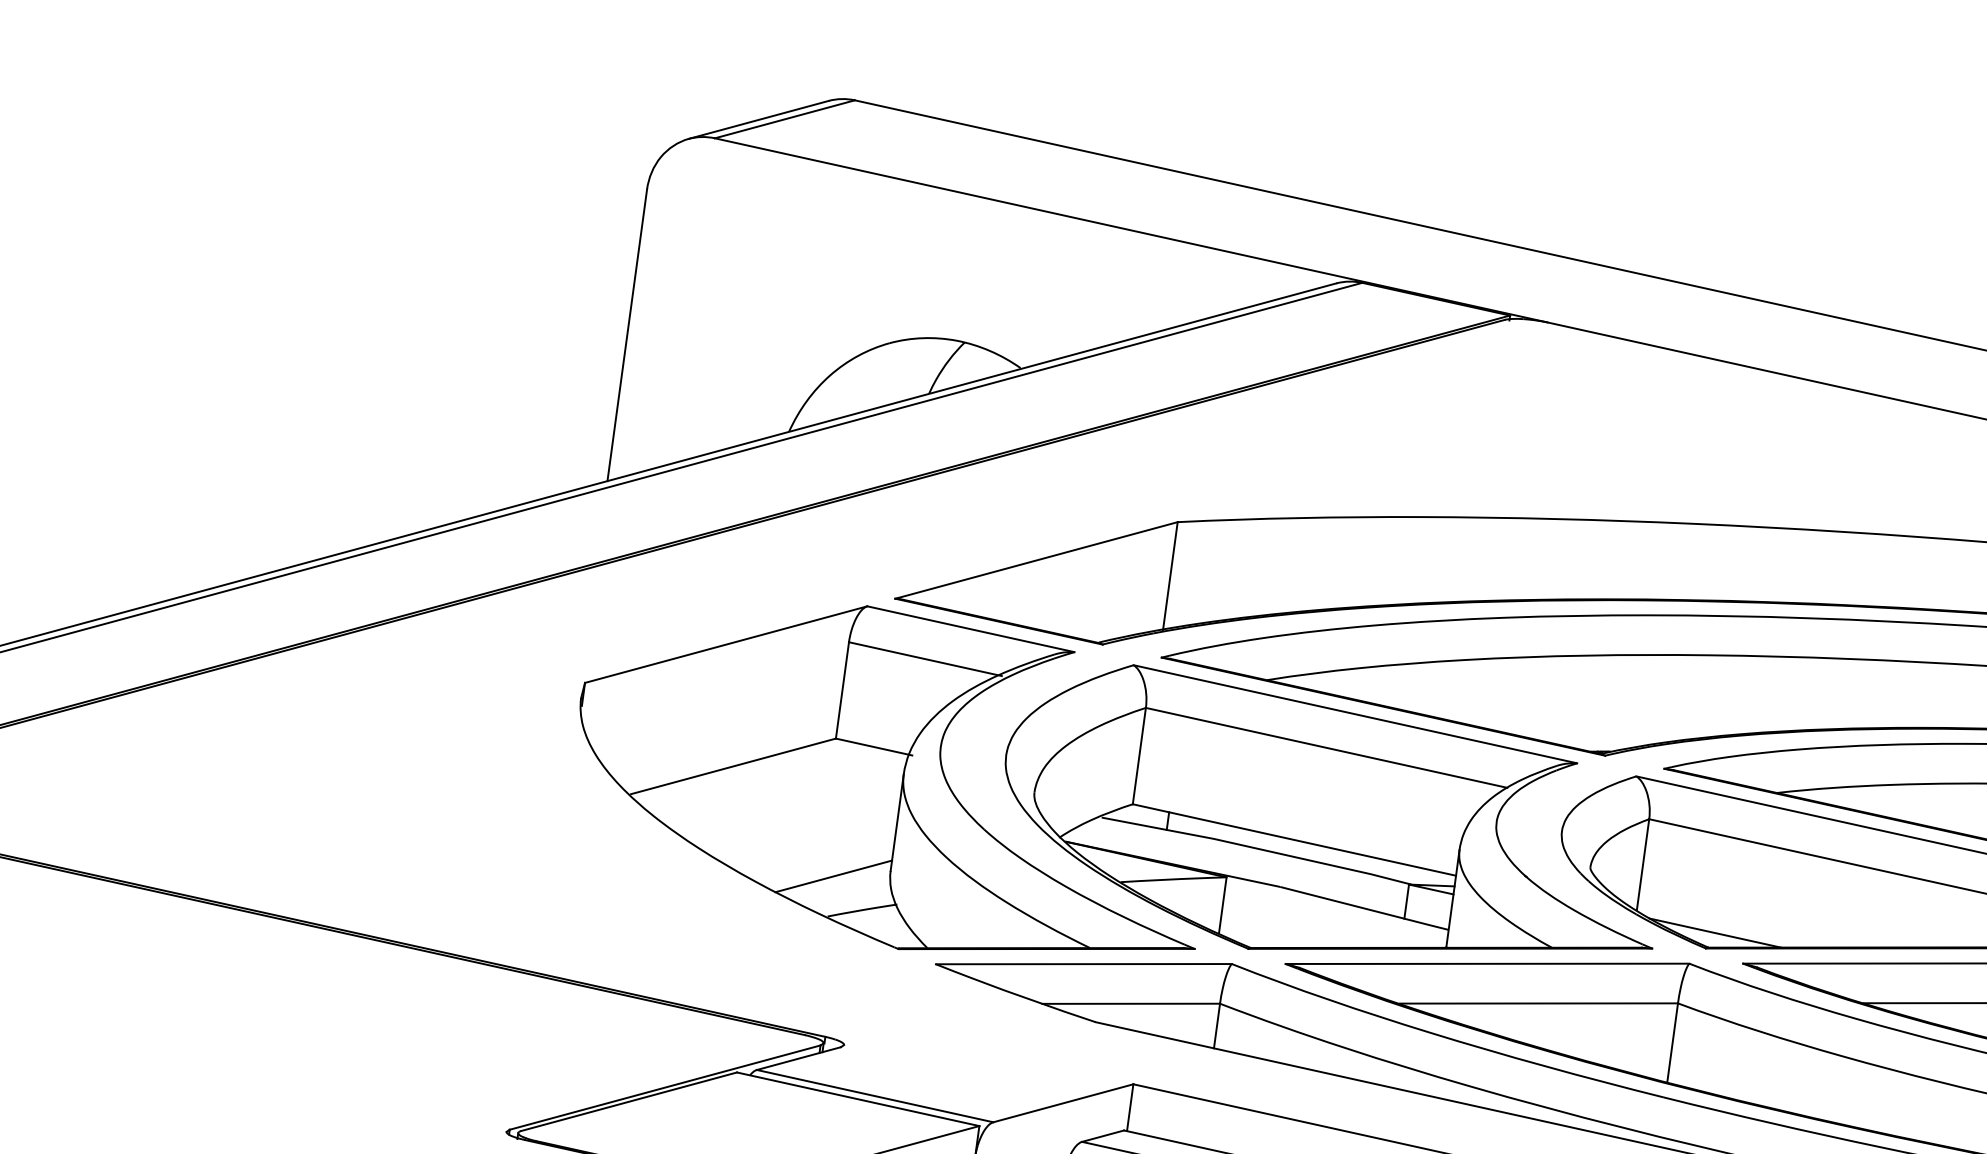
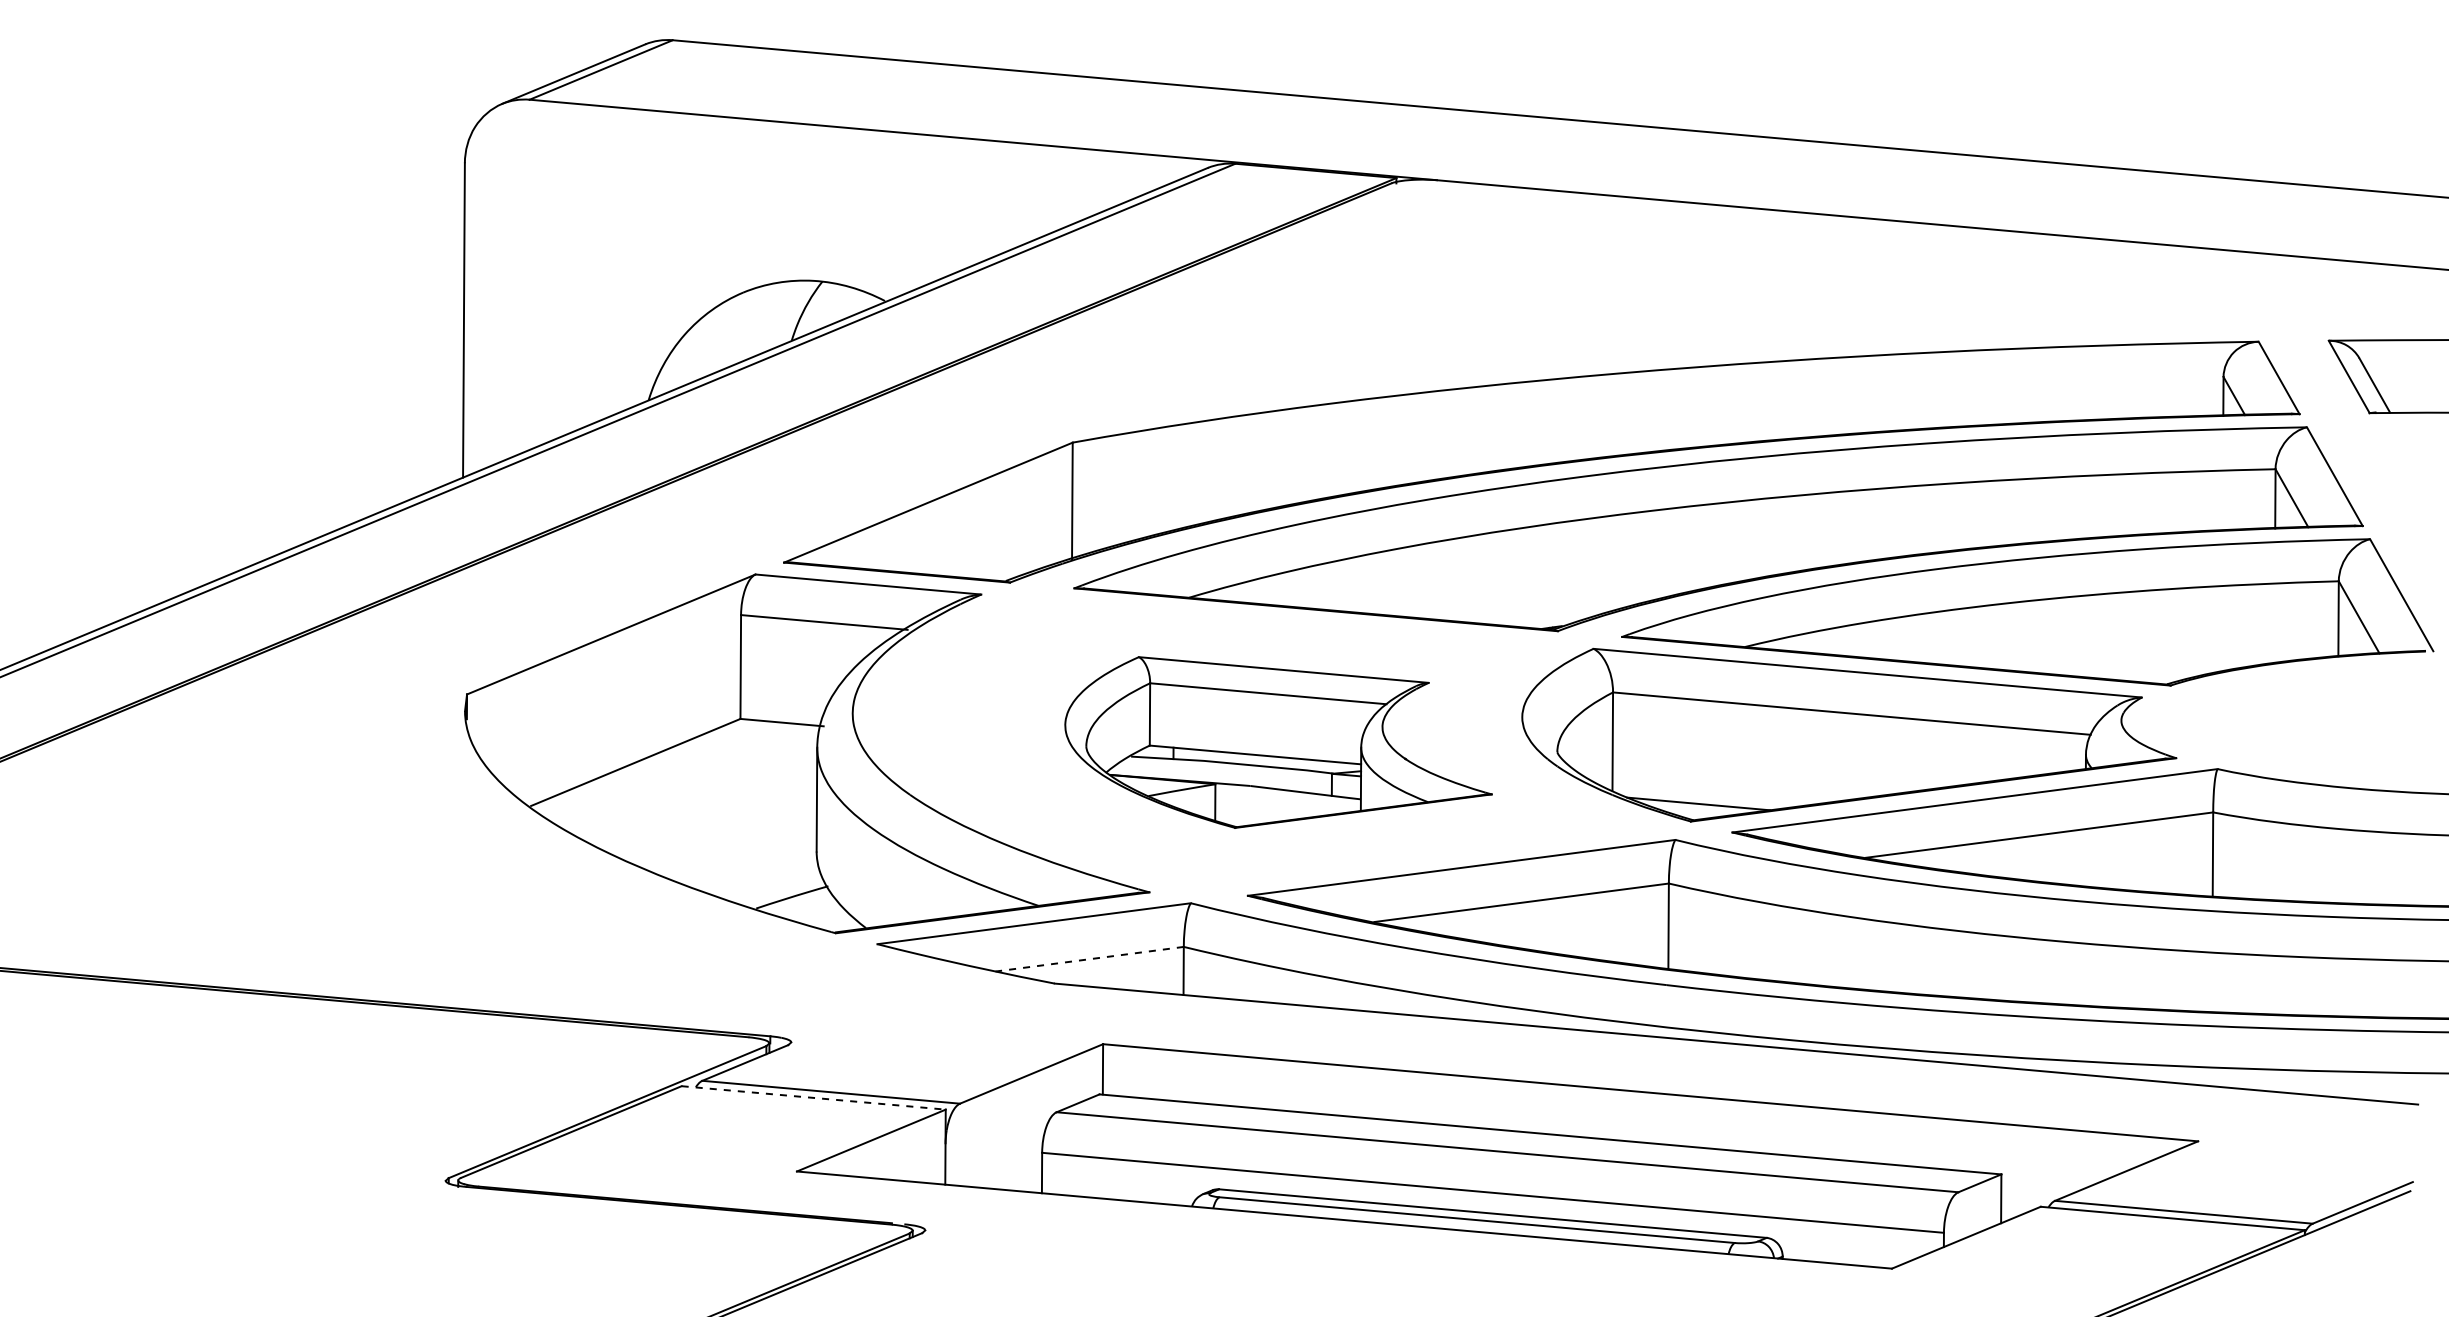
part: (1332, 825) -> (1278, 742), size x0.6
line: (833, 875) -> (756, 864), removed
line: (1130, 1004) -> (1089, 959), solid -> dashed
line: (858, 1098) -> (813, 1097), solid -> dashed

